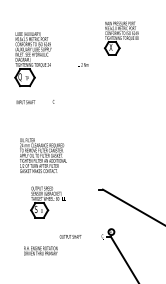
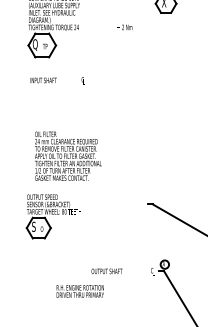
part: (47, 202) -> (49, 216), moved
text: (40, 250) -> (79, 290), moved

